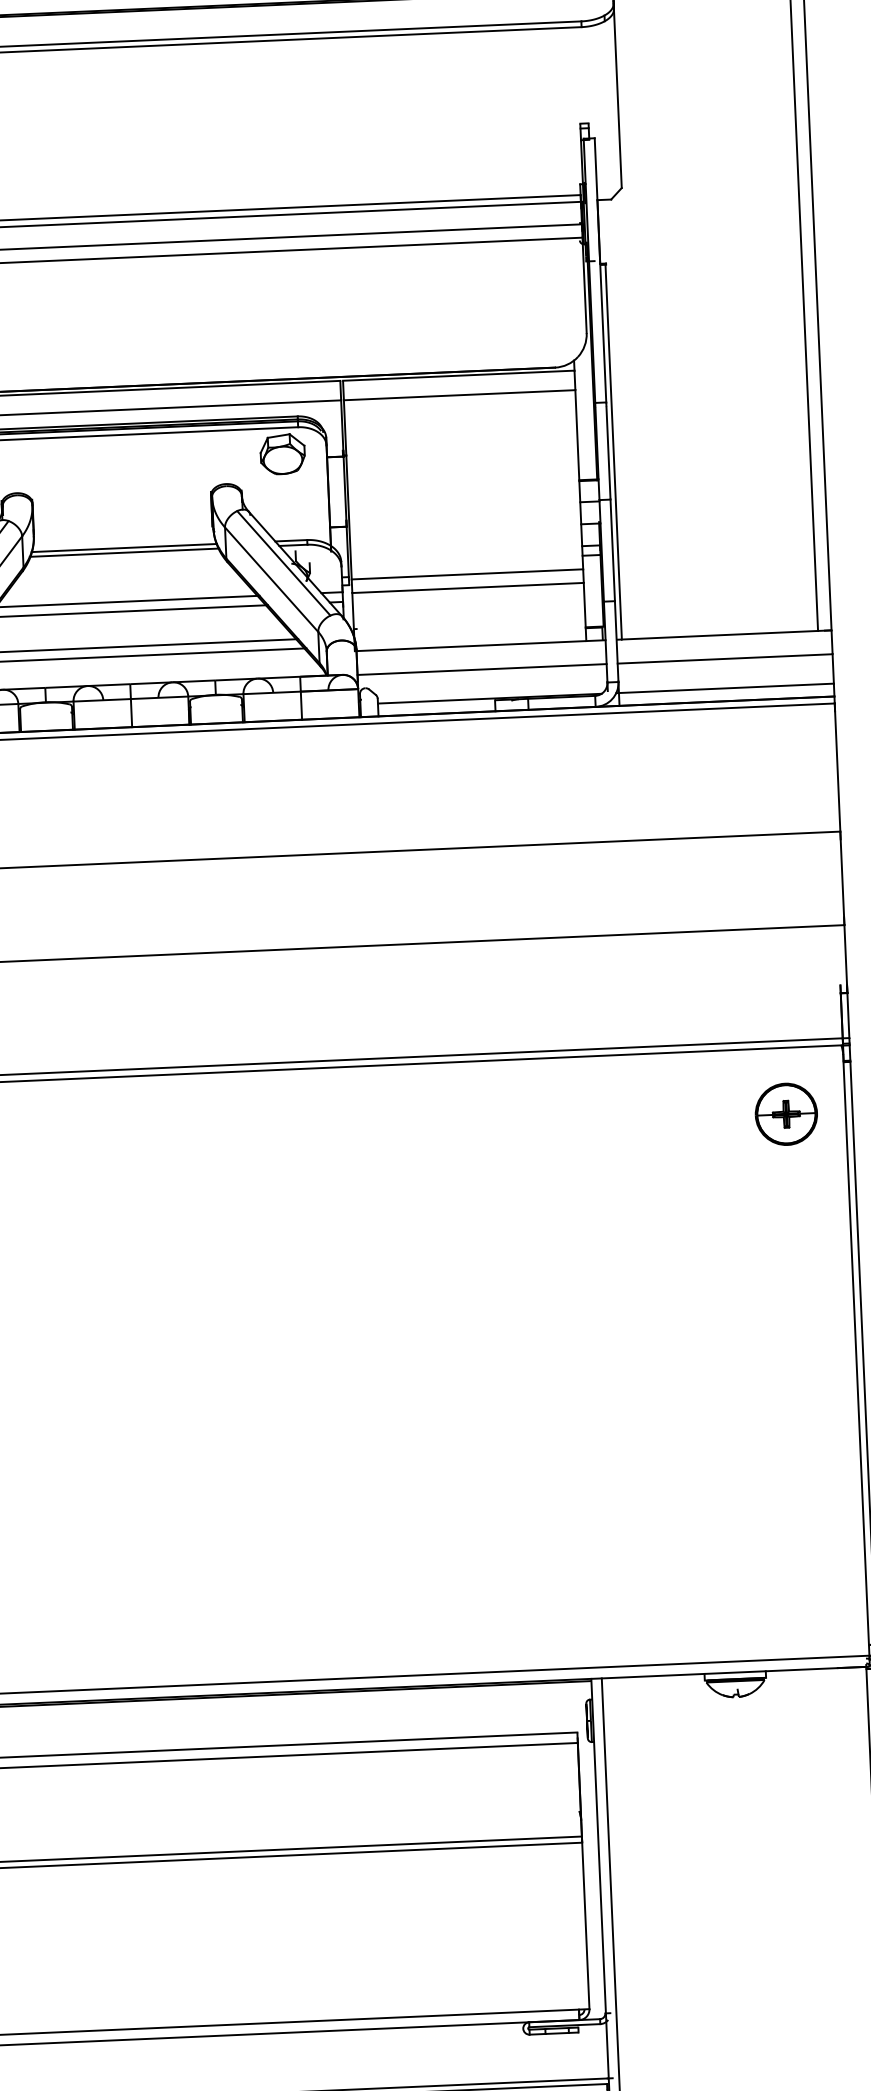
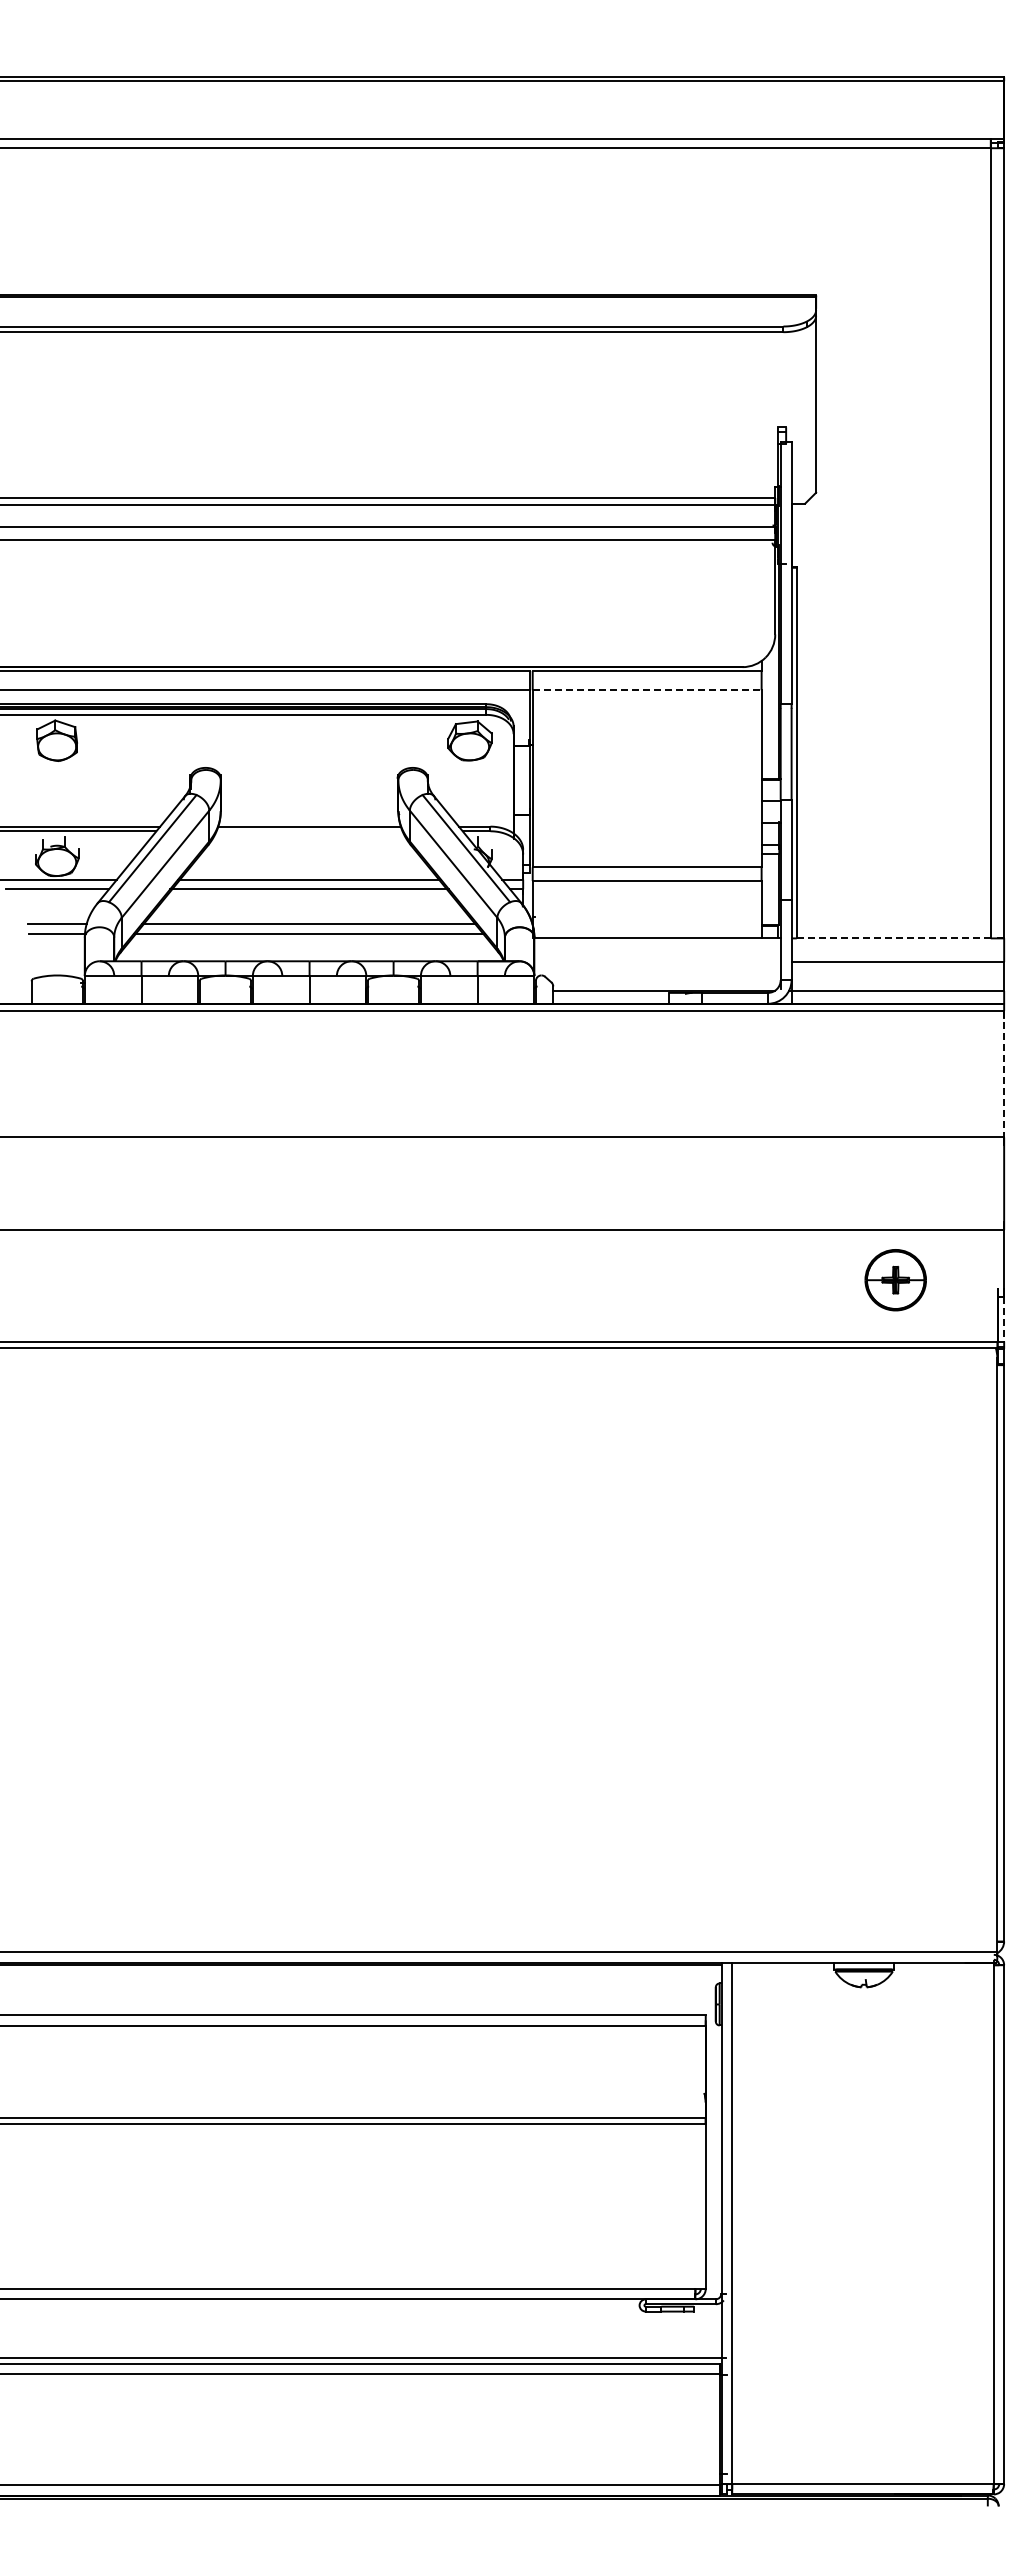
line: (459, 395) -> (647, 690), solid -> dashed
line: (124, 552) -> (309, 831), removed
line: (720, 635) -> (894, 938), solid -> dashed
line: (482, 670) -> (657, 962), removed
line: (837, 767) -> (1004, 1074), solid -> dashed
line: (848, 1015) -> (1004, 1319), solid -> dashed
part: (786, 1114) -> (895, 1280), moved

